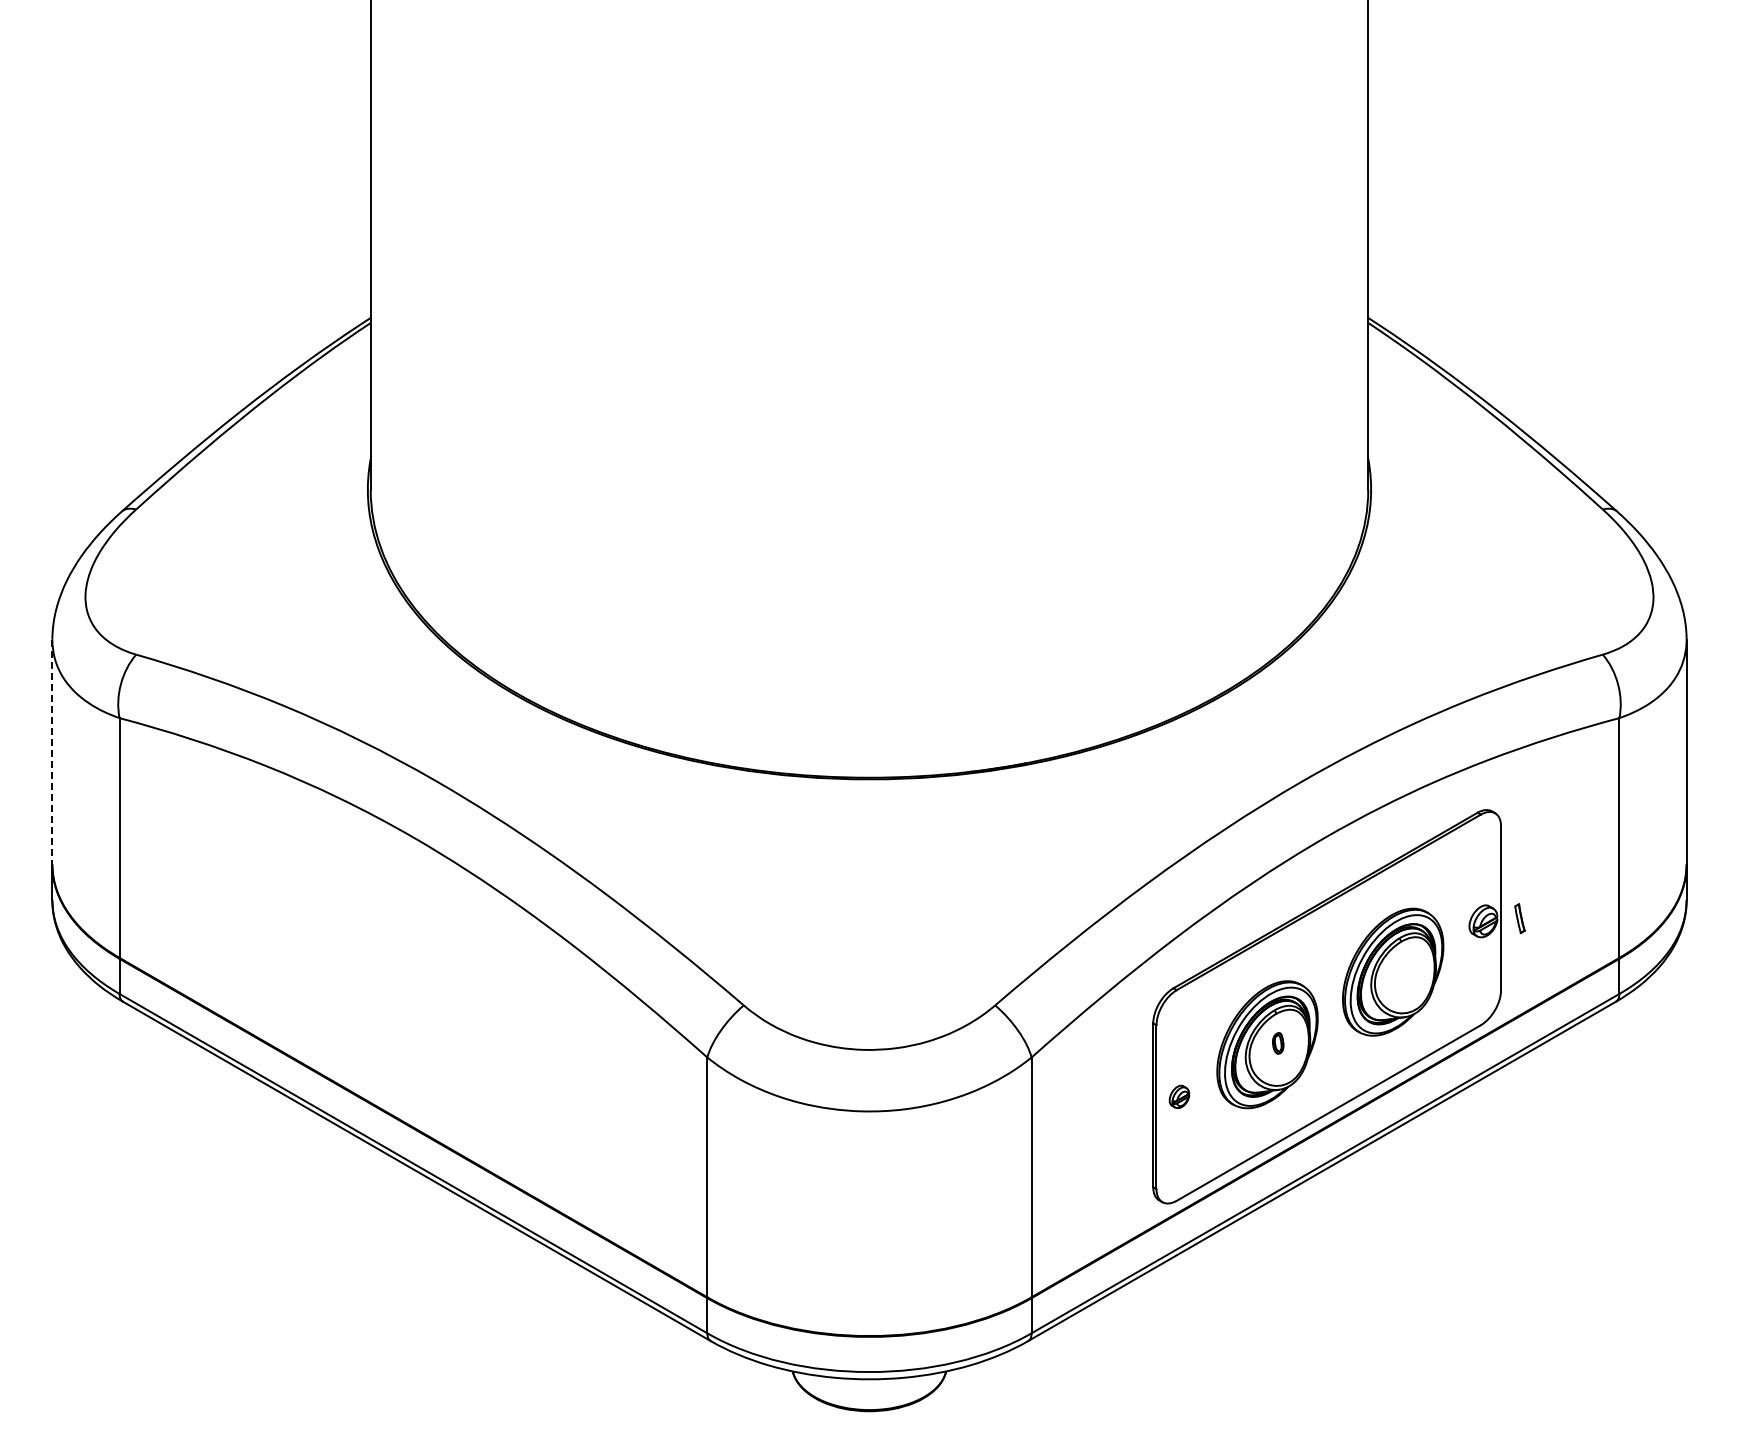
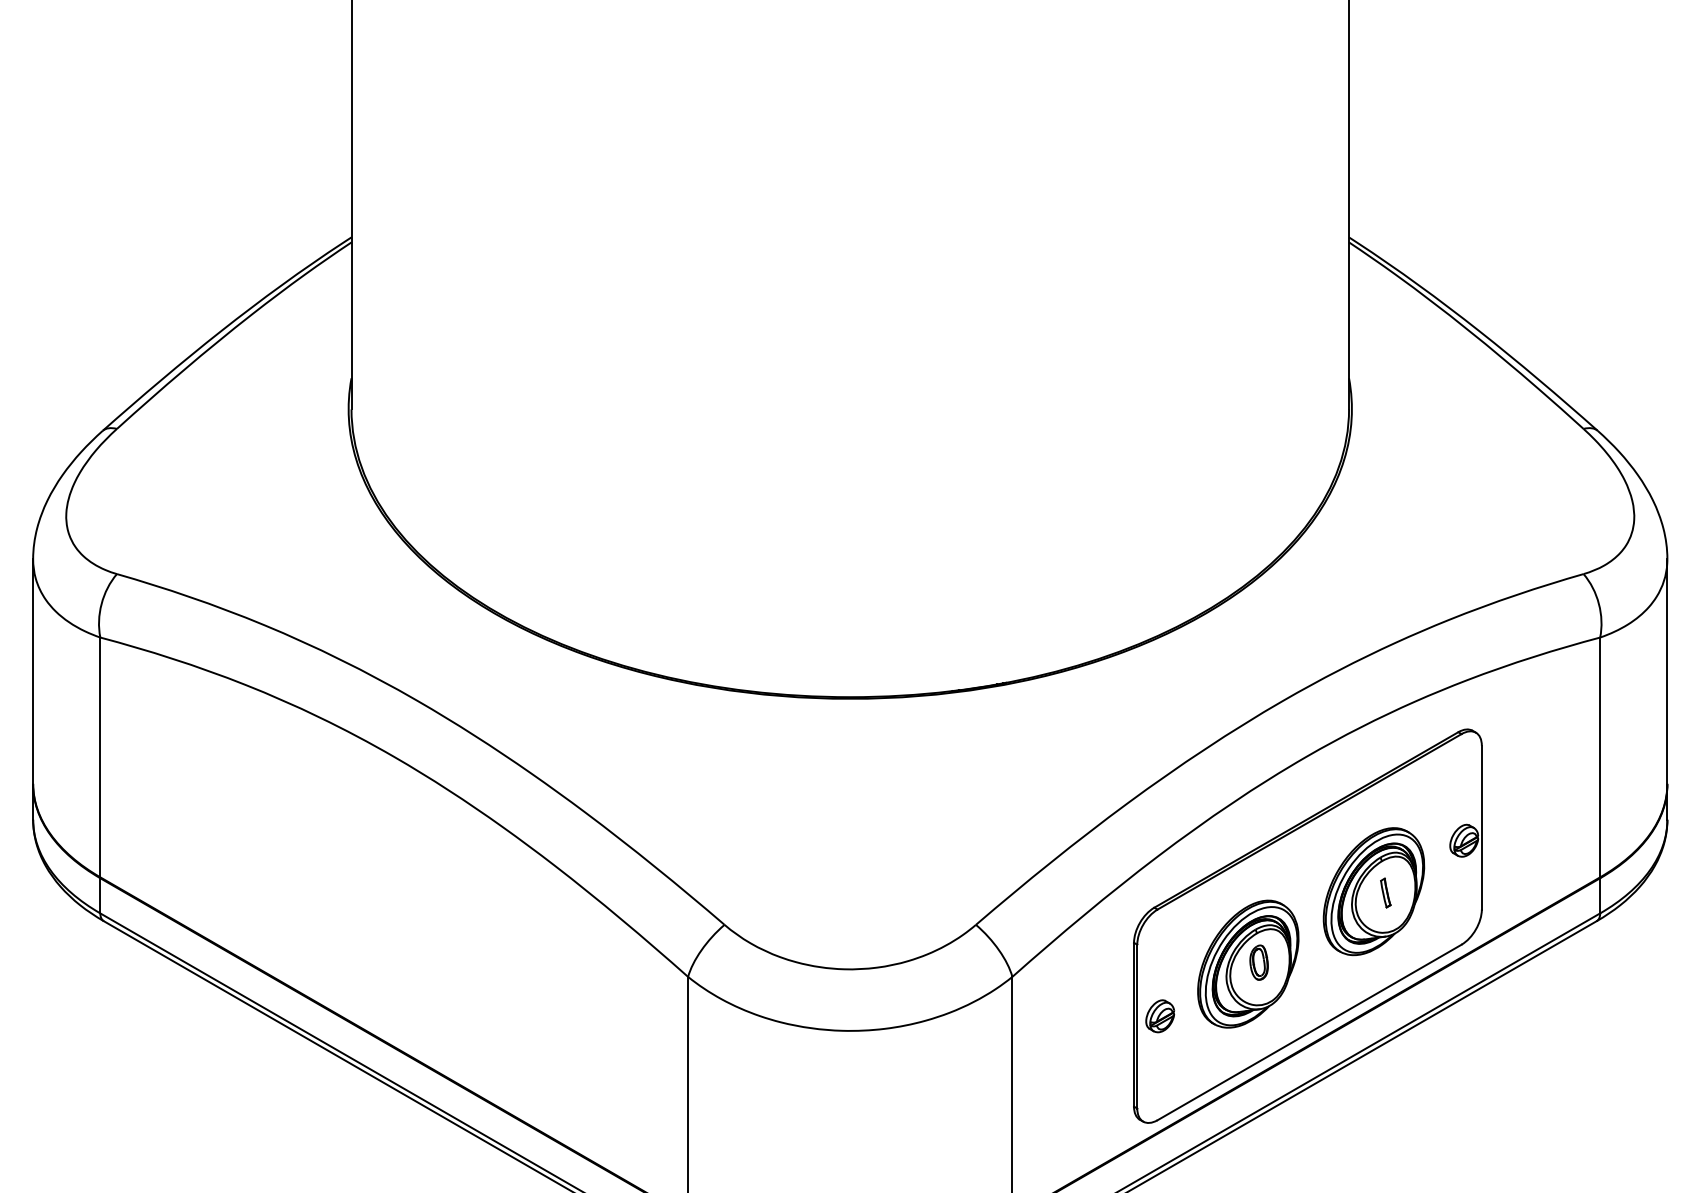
line: (52, 752) -> (33, 671), dashed -> solid
part: (1519, 918) -> (1385, 892), moved
part: (1277, 1043) -> (1258, 962), size x1.67
part: (1179, 1096) -> (1160, 1015), size x1.43

